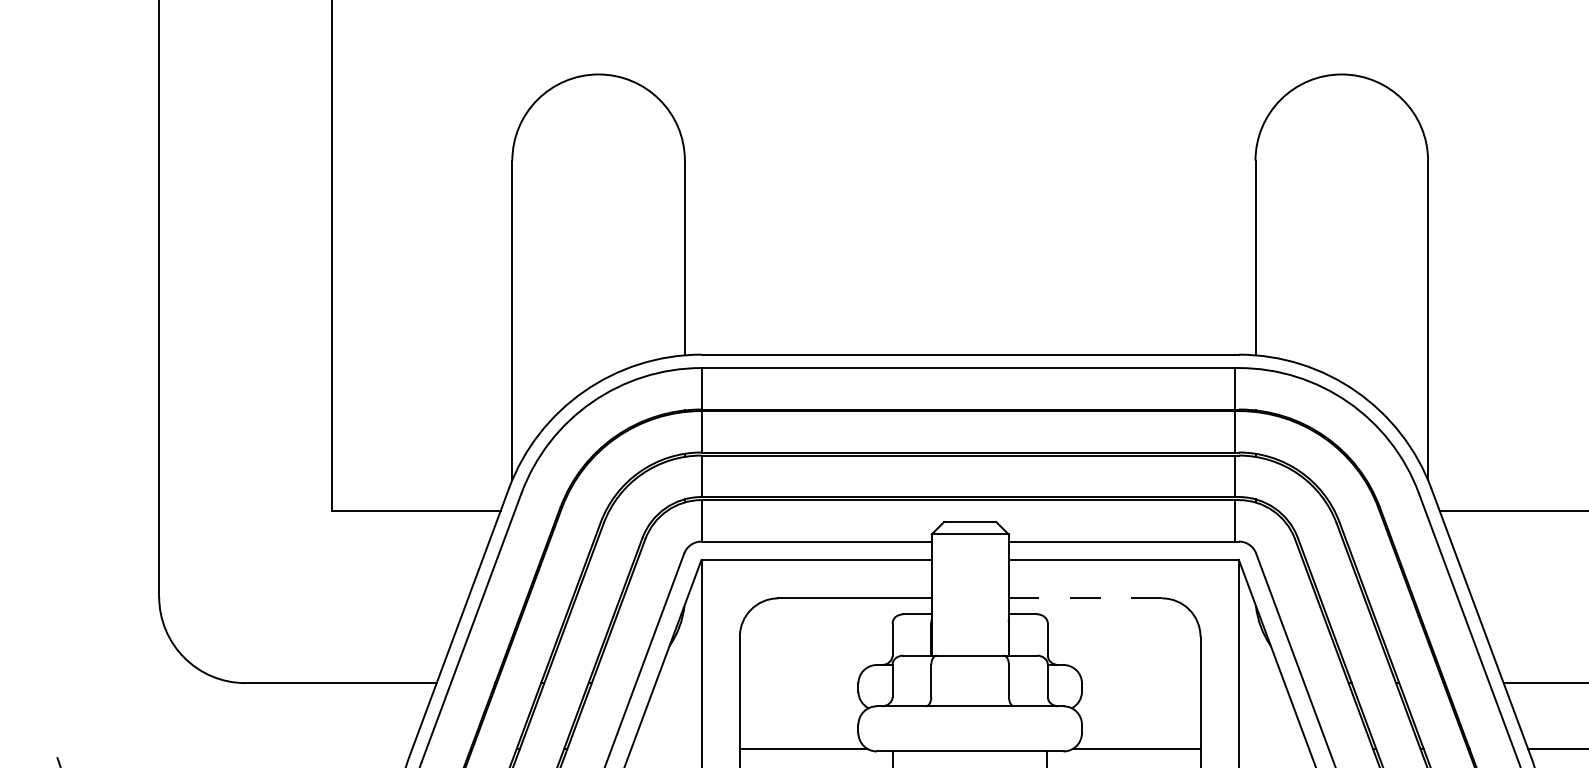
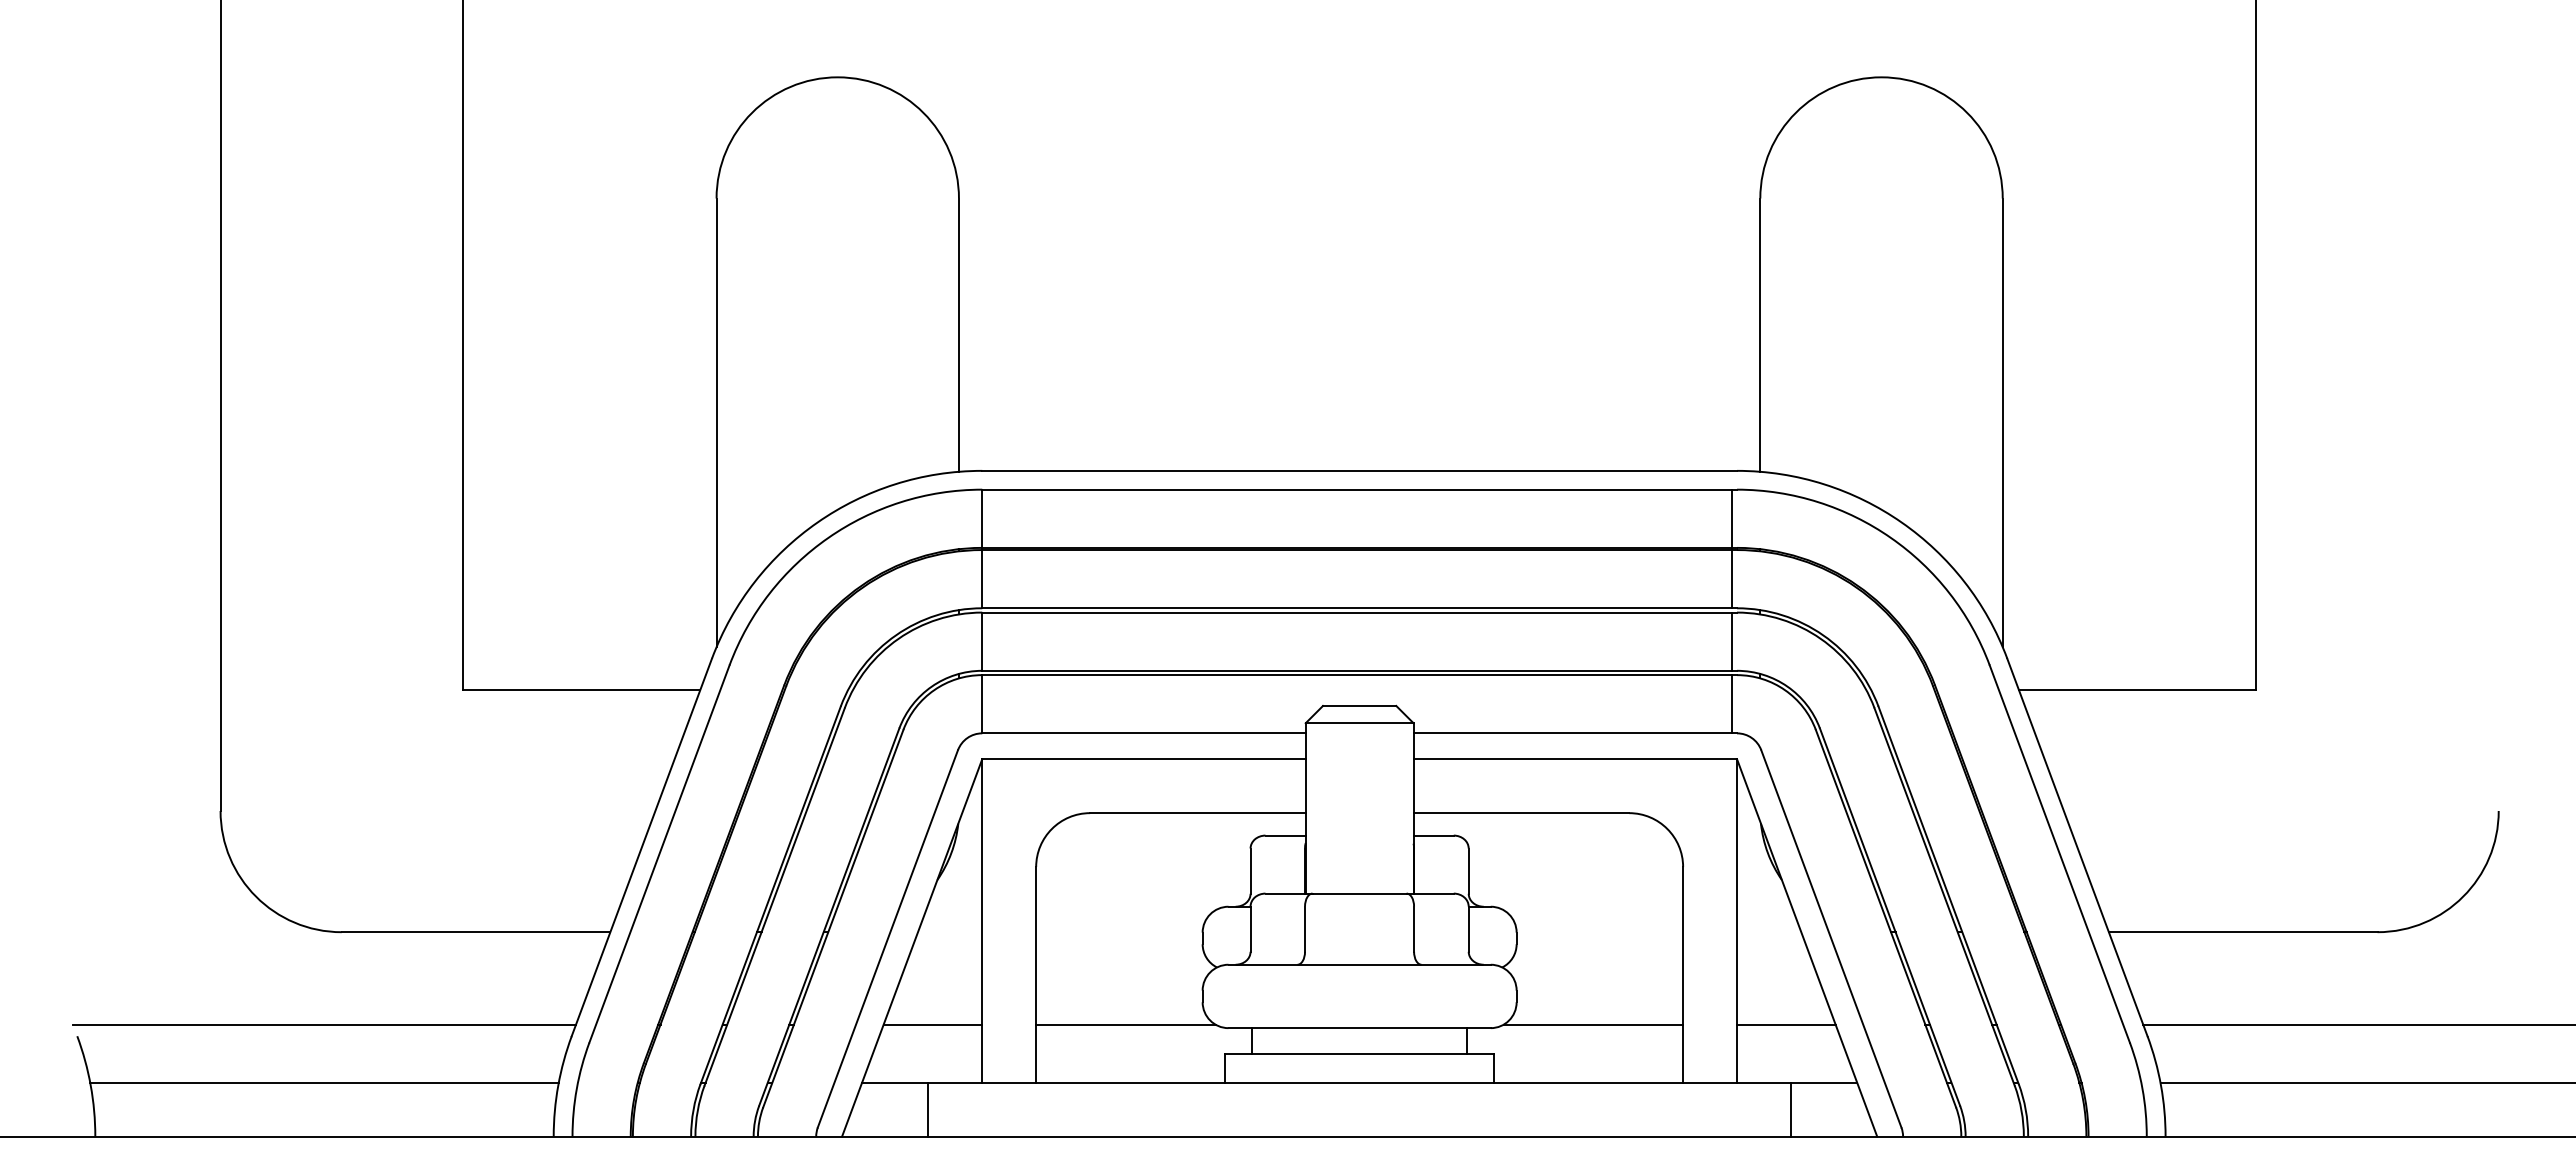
line: (1085, 598) -> (1521, 813), dashed -> solid
line: (233, 748) -> (324, 1024), added
line: (666, 748) -> (932, 1024), added
line: (1274, 748) -> (1786, 1024), added

